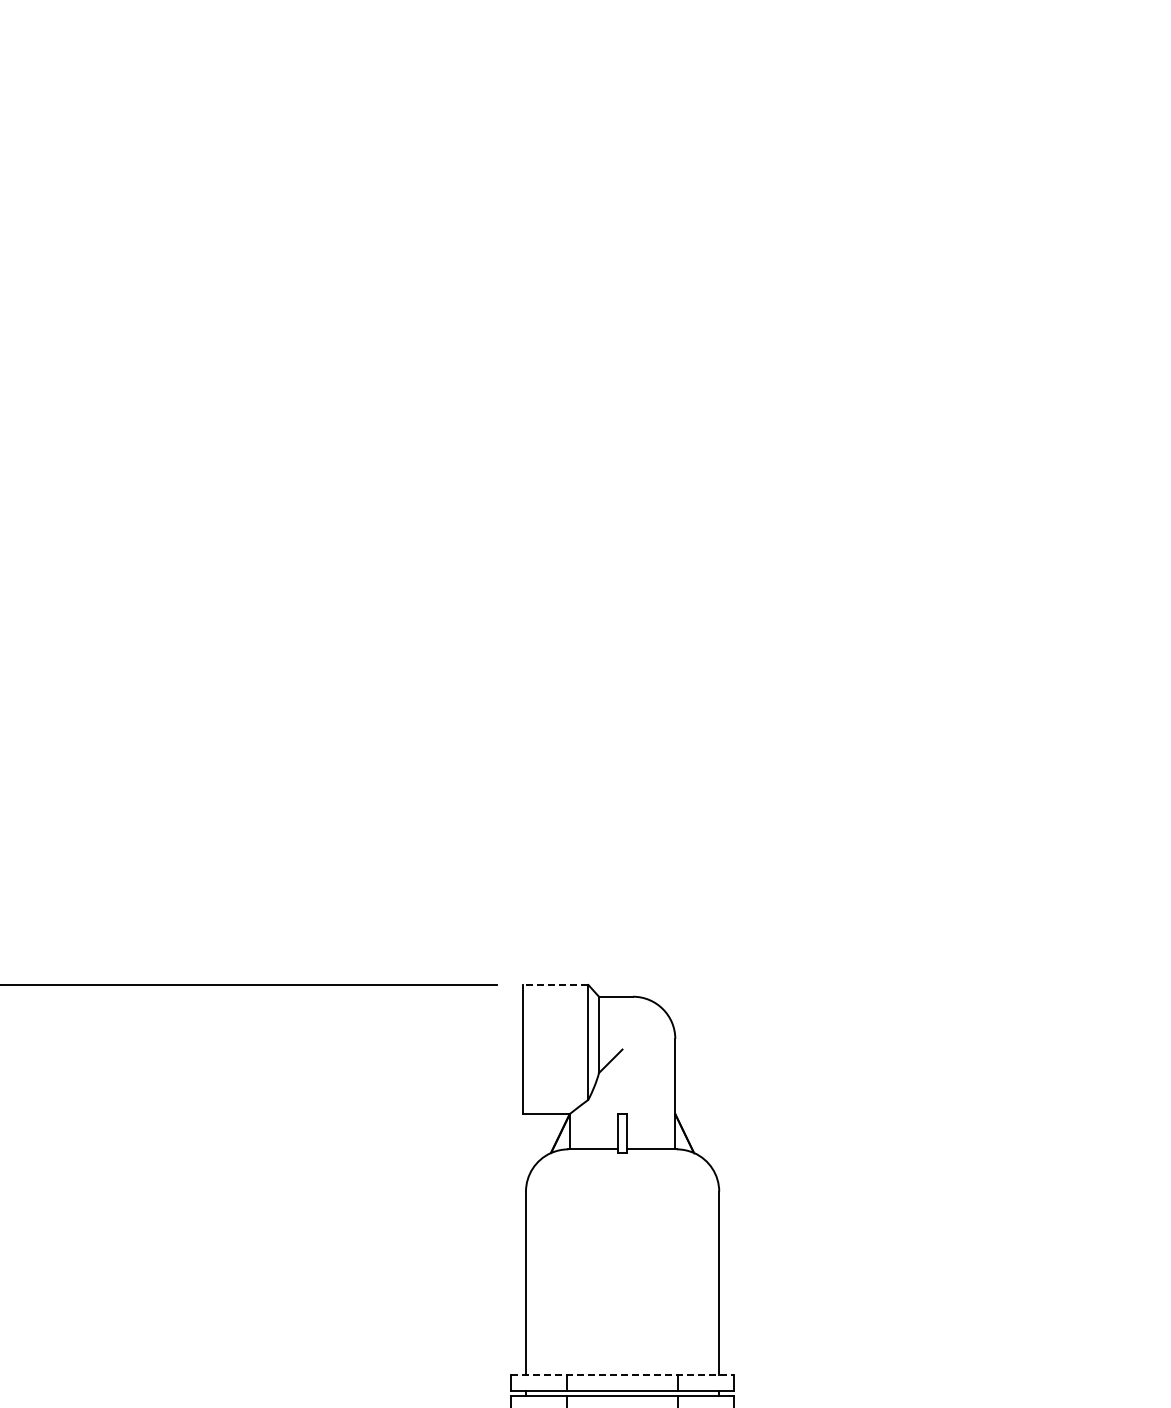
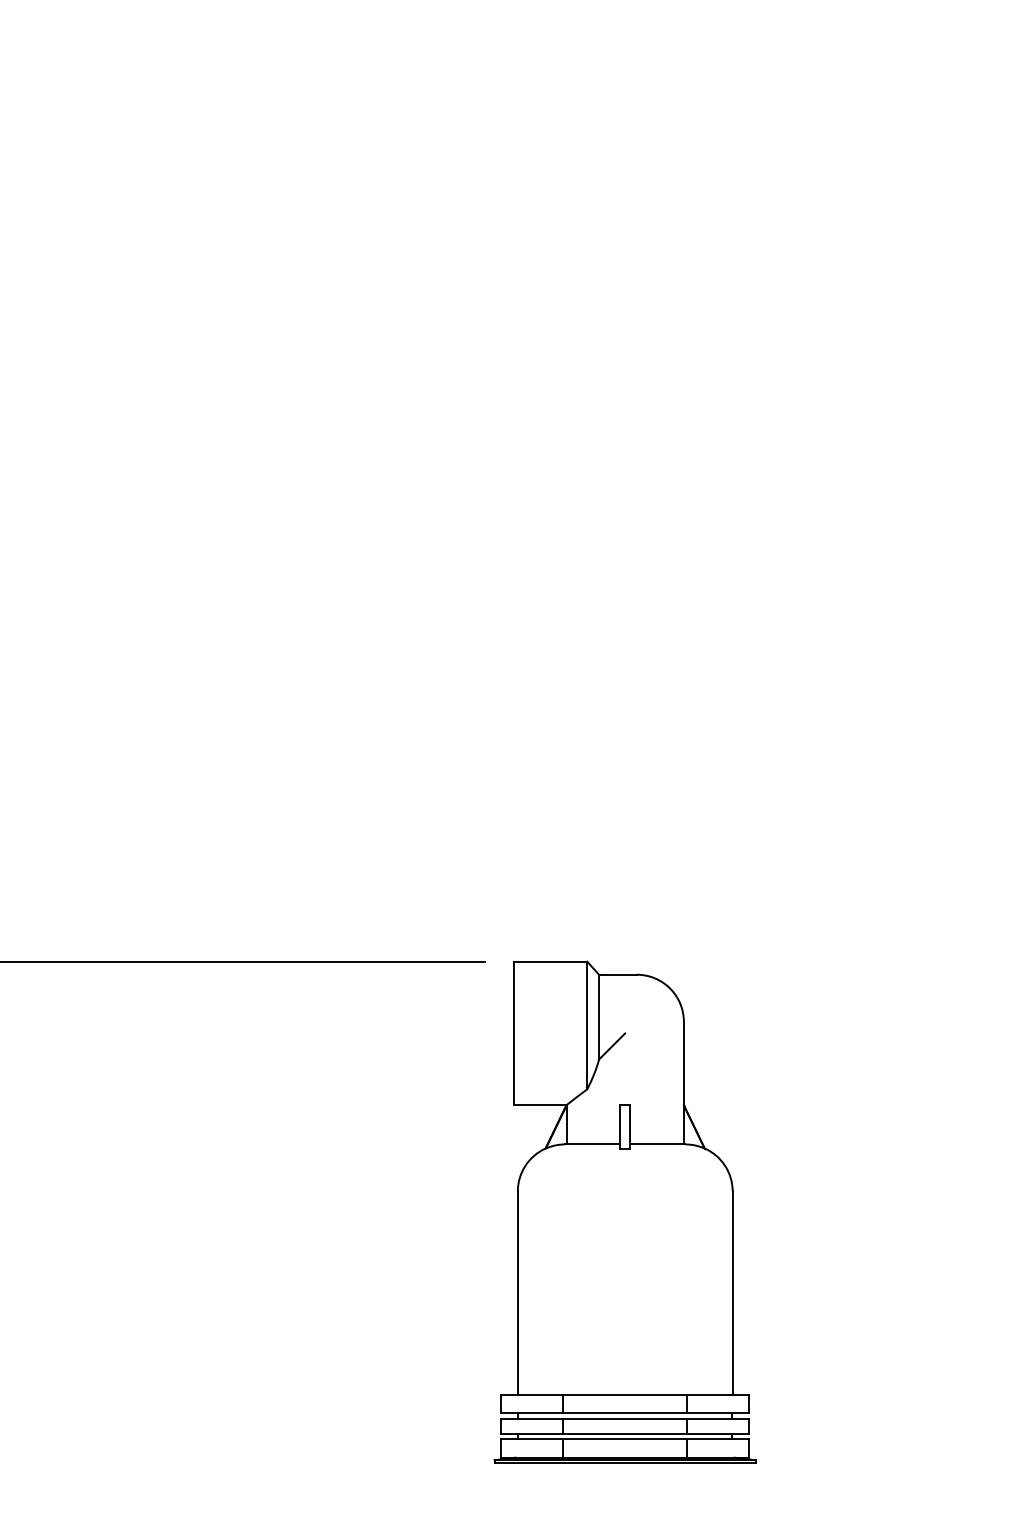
line: (555, 985) -> (550, 962), dashed -> solid
line: (622, 1374) -> (625, 1394), dashed -> solid

